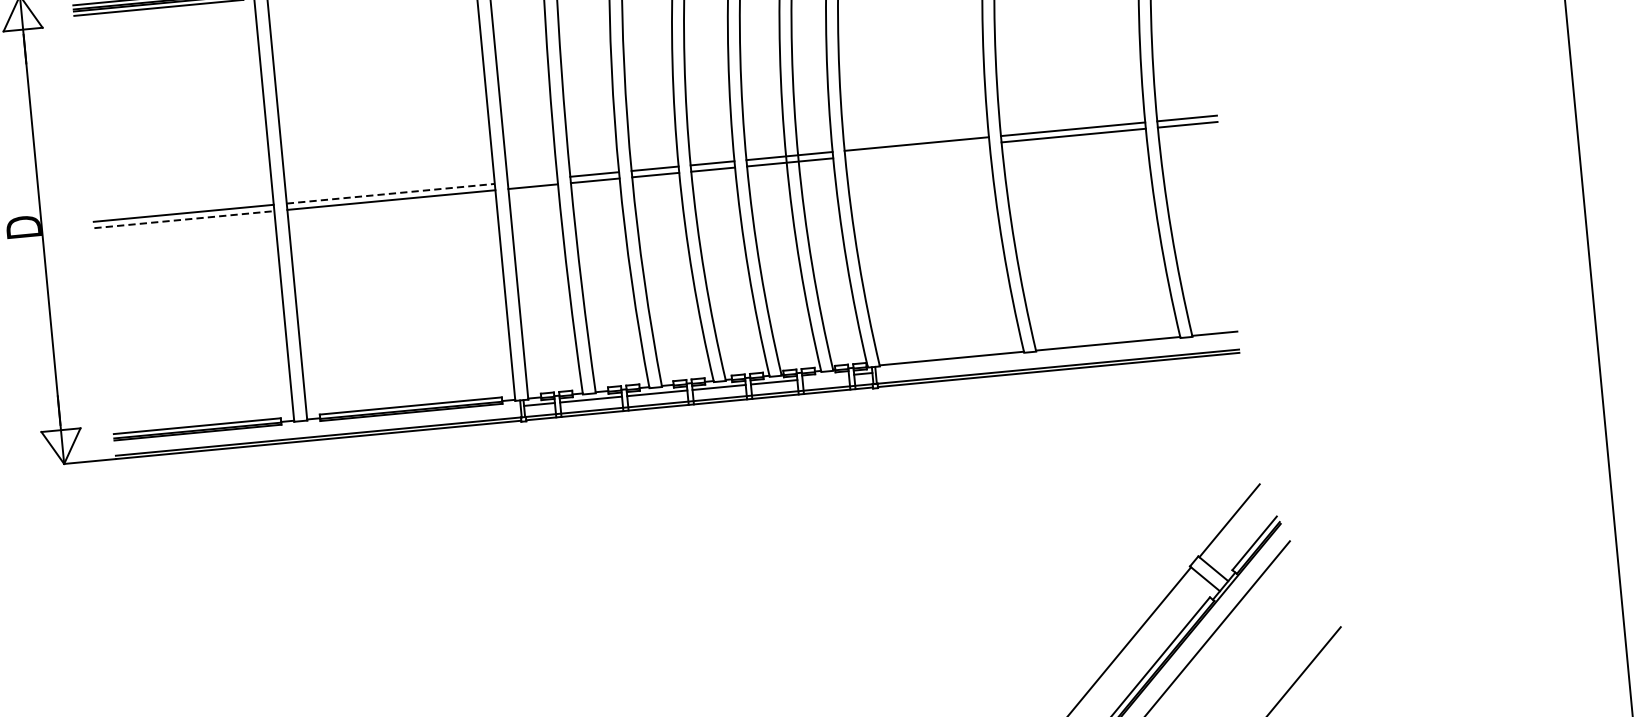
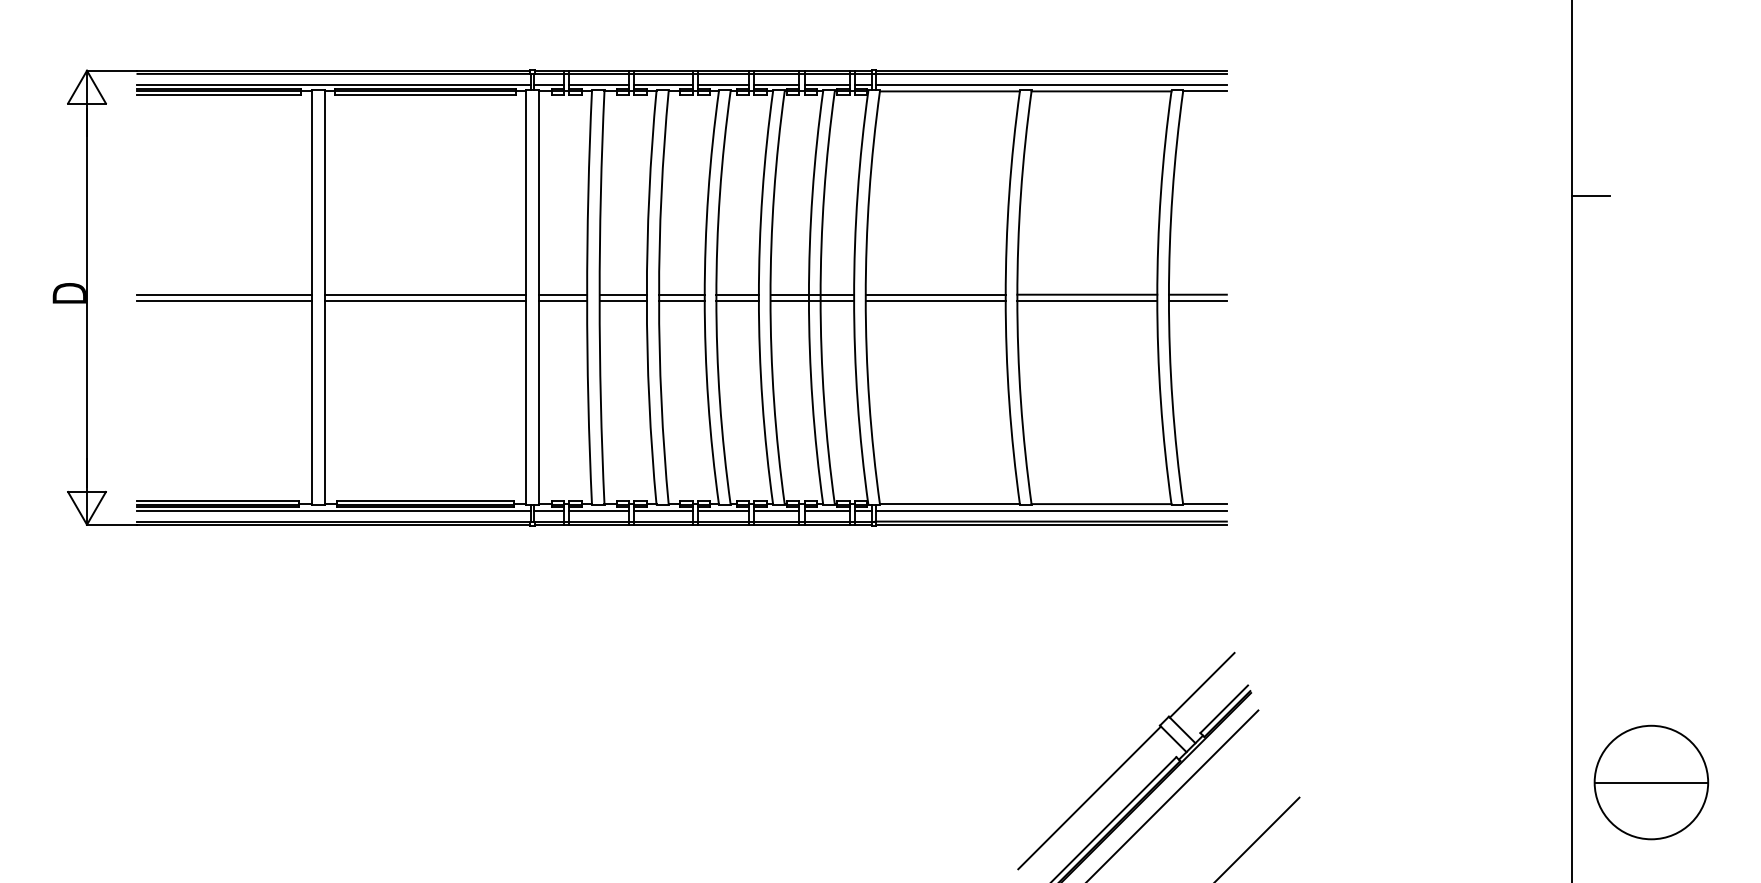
line: (917, 150) -> (935, 300), added
line: (533, 180) -> (563, 294), added
line: (390, 193) -> (425, 294), dashed -> solid
line: (185, 219) -> (225, 300), dashed -> solid
line: (1056, 355) -> (1050, 510), added
line: (825, 377) -> (826, 510), added
line: (317, 425) -> (334, 510), added

